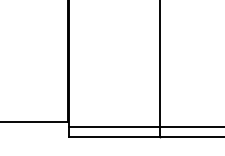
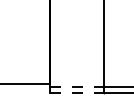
line: (112, 126) -> (76, 86), solid -> dashed
line: (112, 136) -> (76, 92), solid -> dashed

